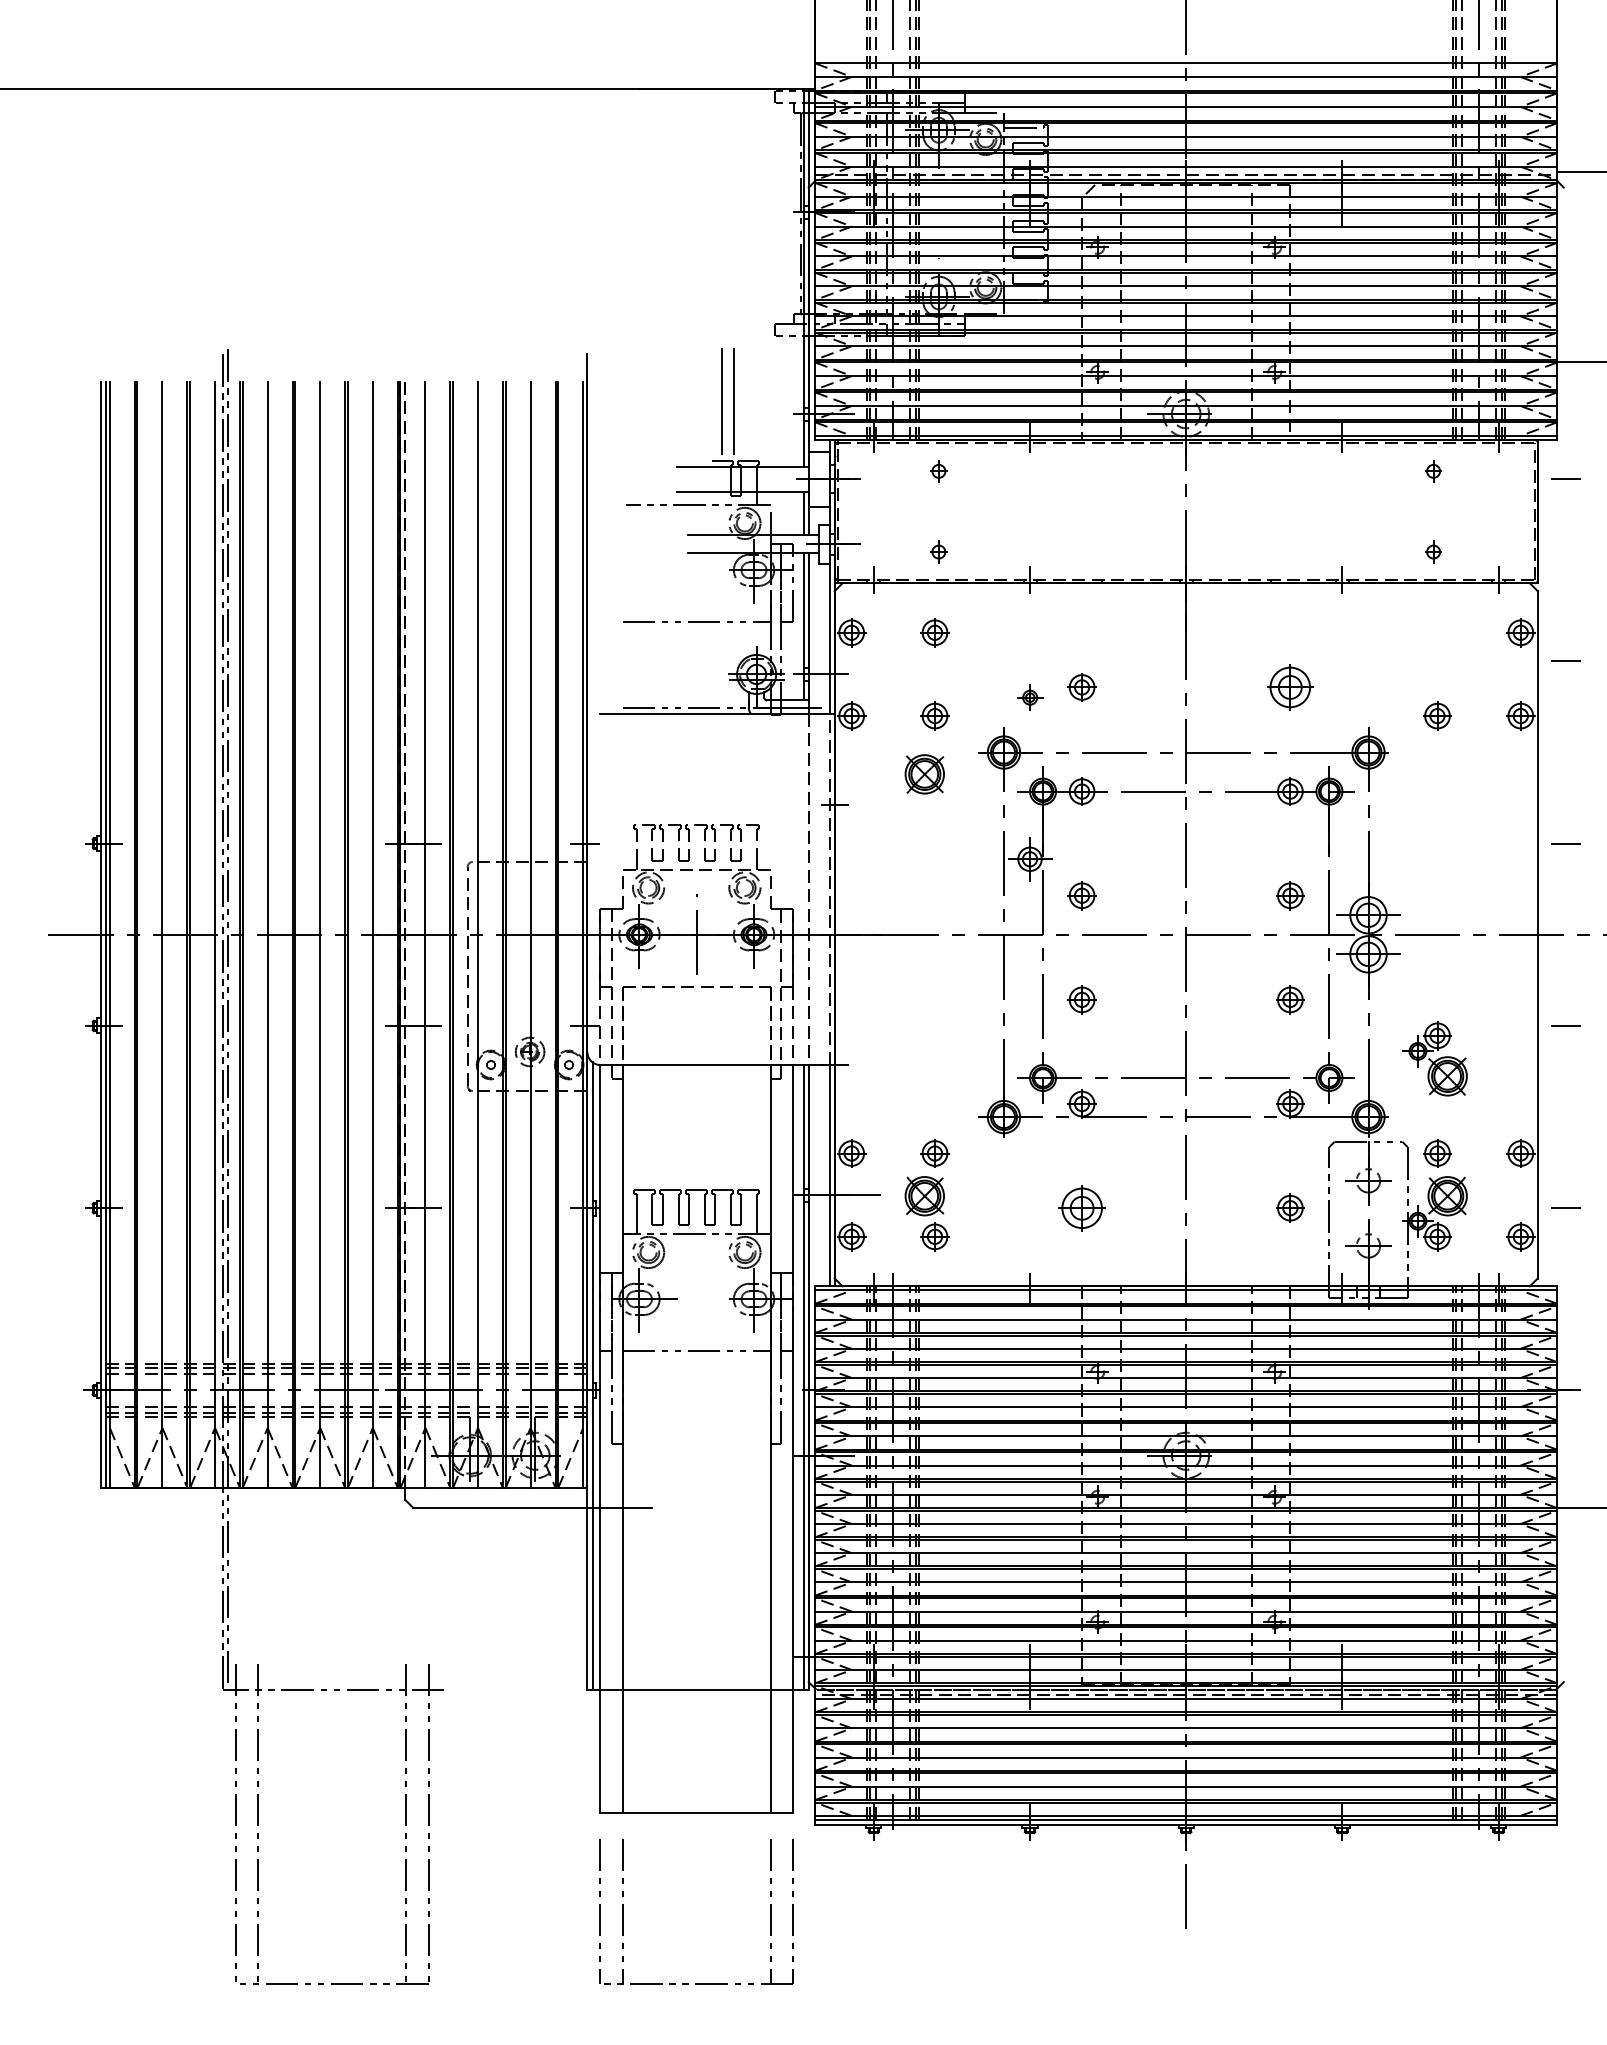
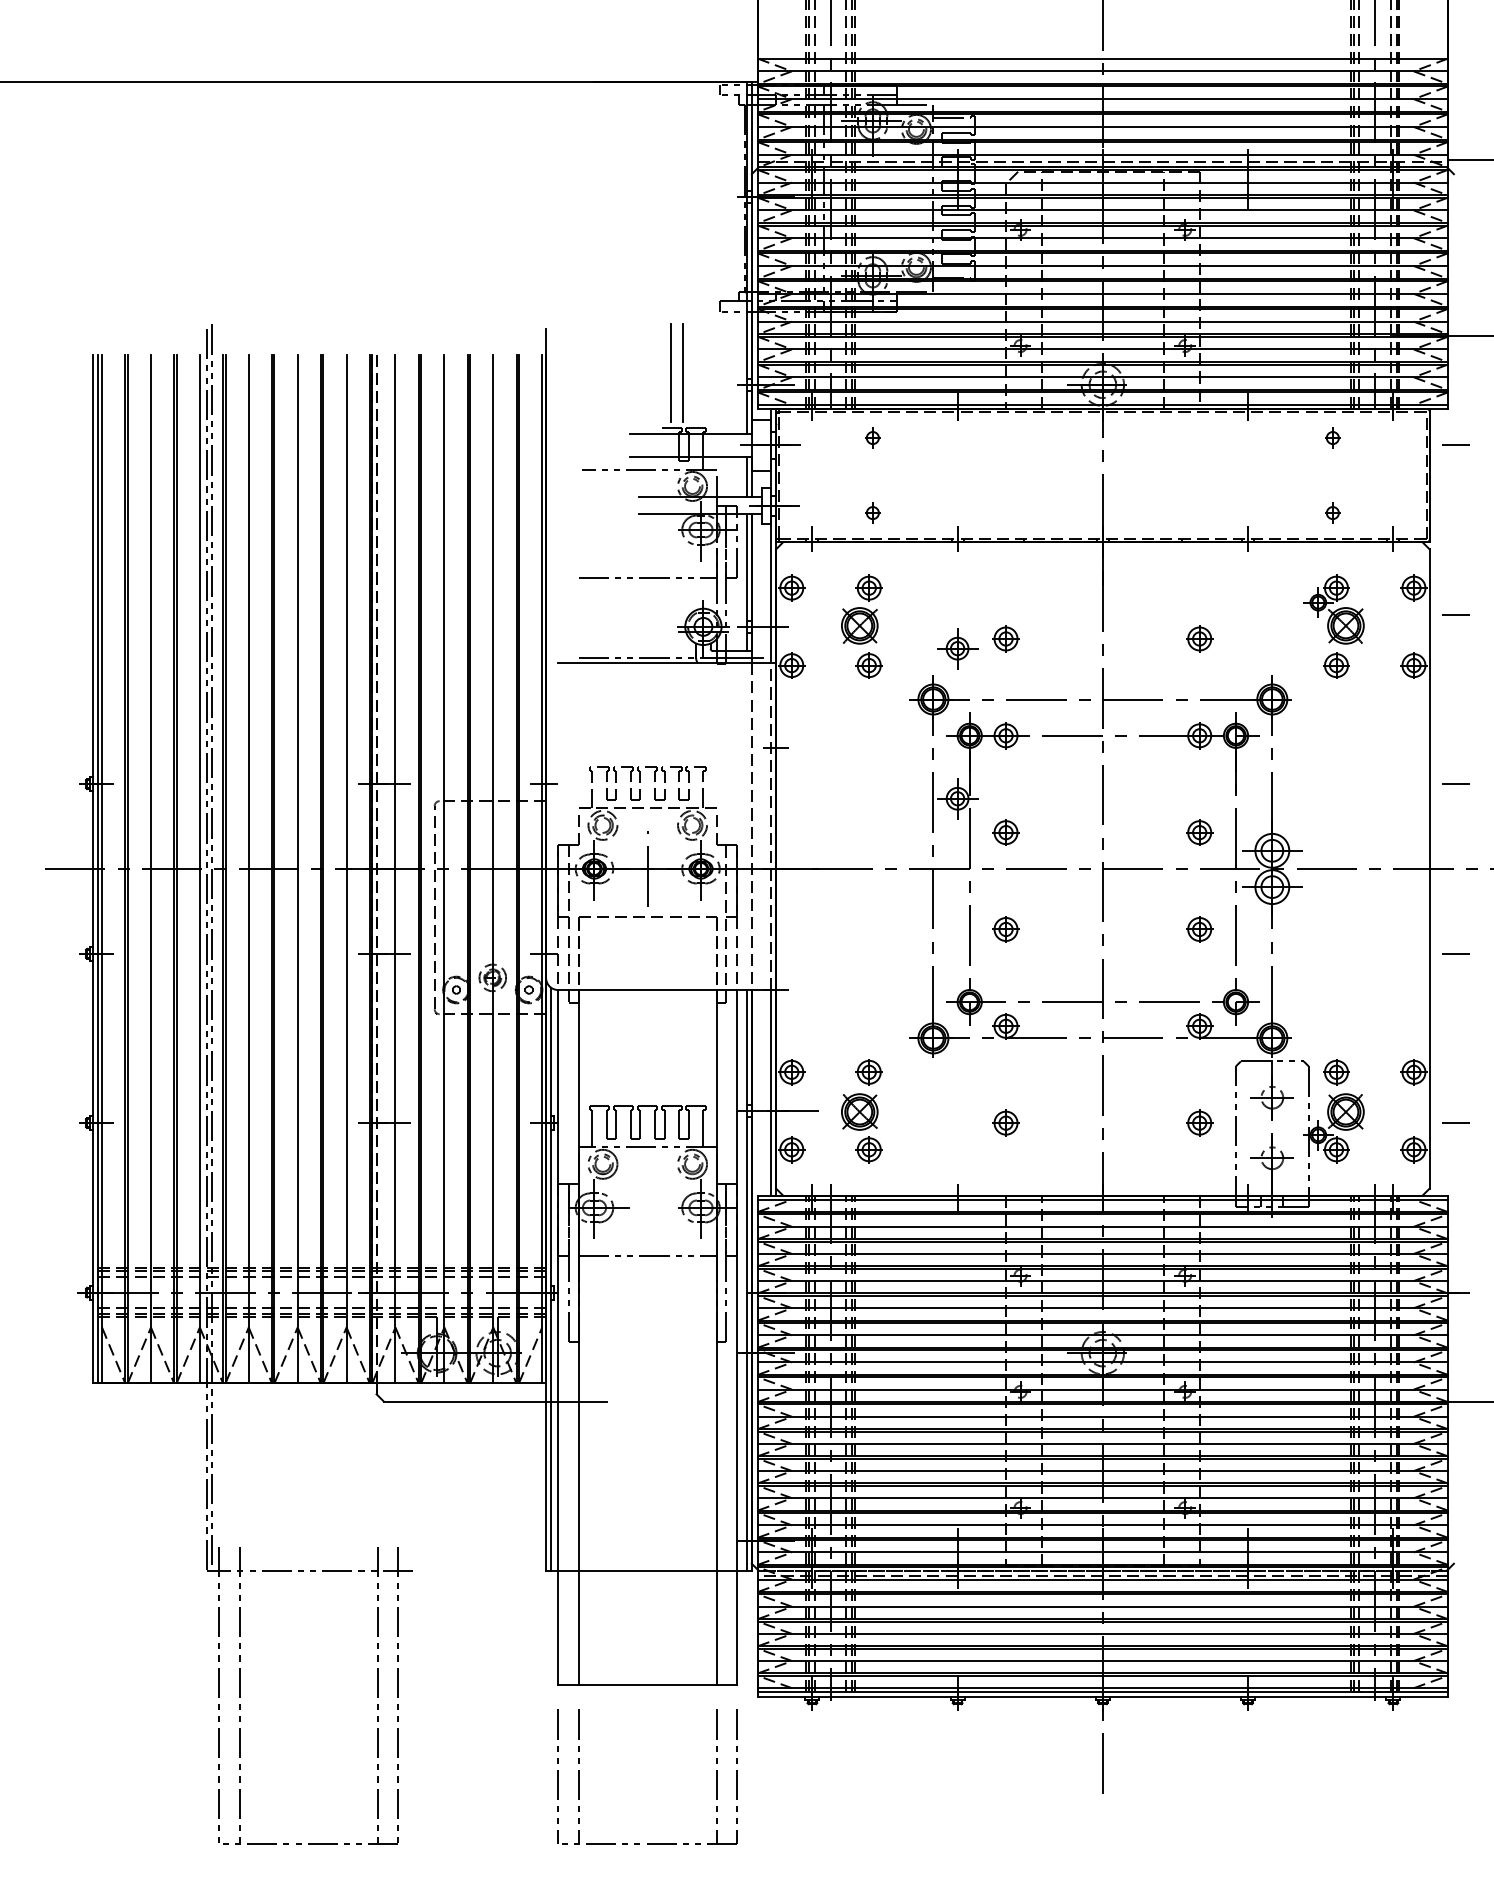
part: (1290, 687) -> (1199, 639), size x0.62
part: (1030, 697) -> (958, 648), size x1.67
part: (924, 774) -> (859, 625), moved
part: (1434, 1058) -> (1333, 609), moved
part: (1081, 1207) -> (1005, 1122), size x0.62

